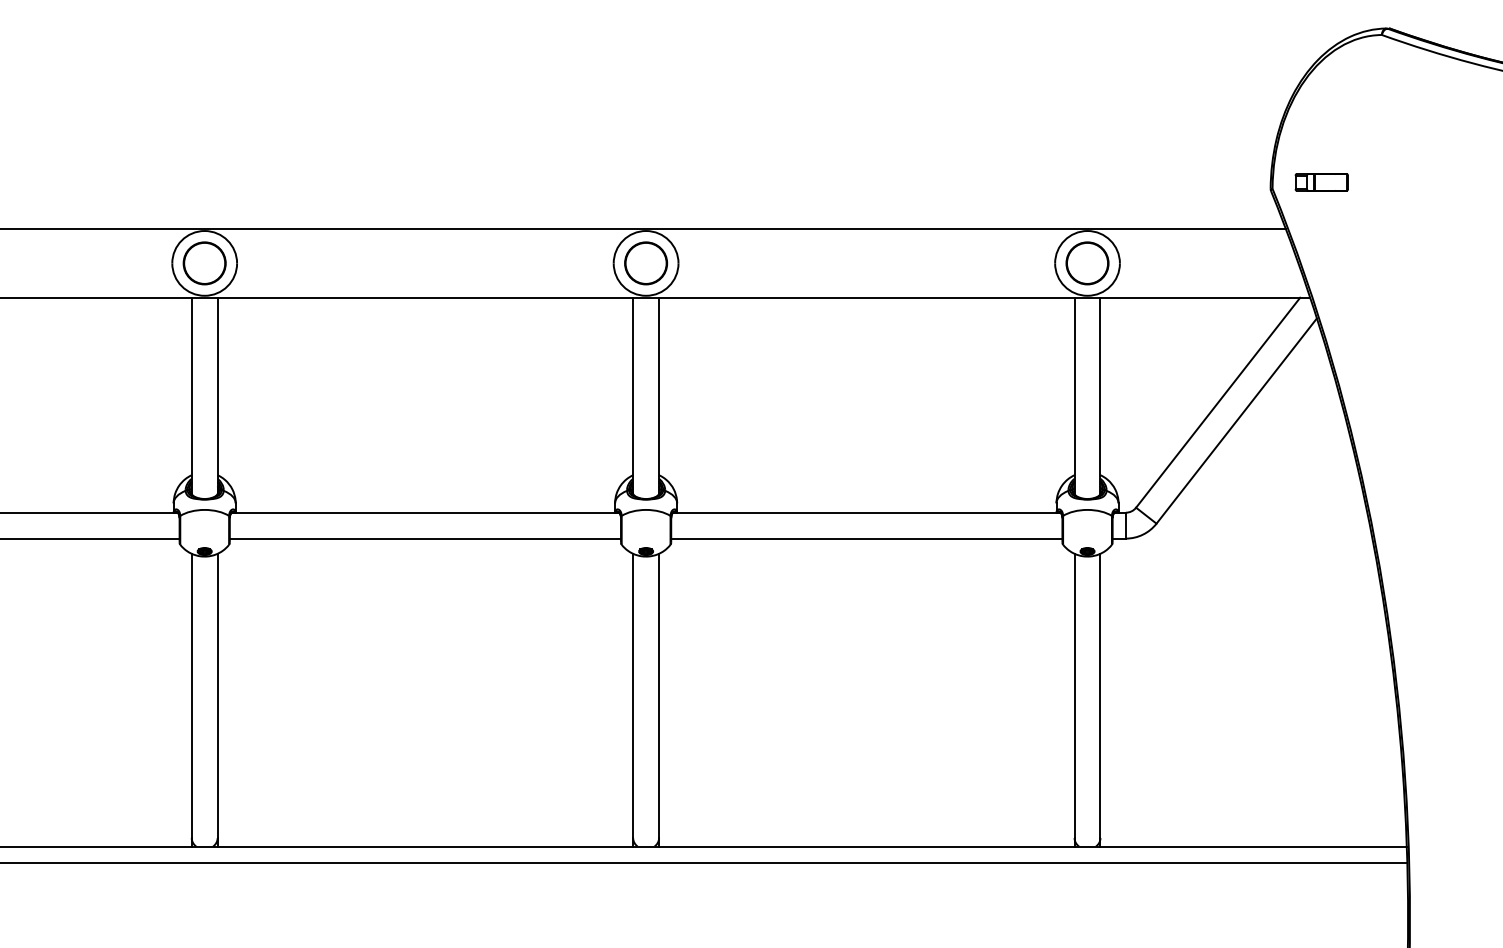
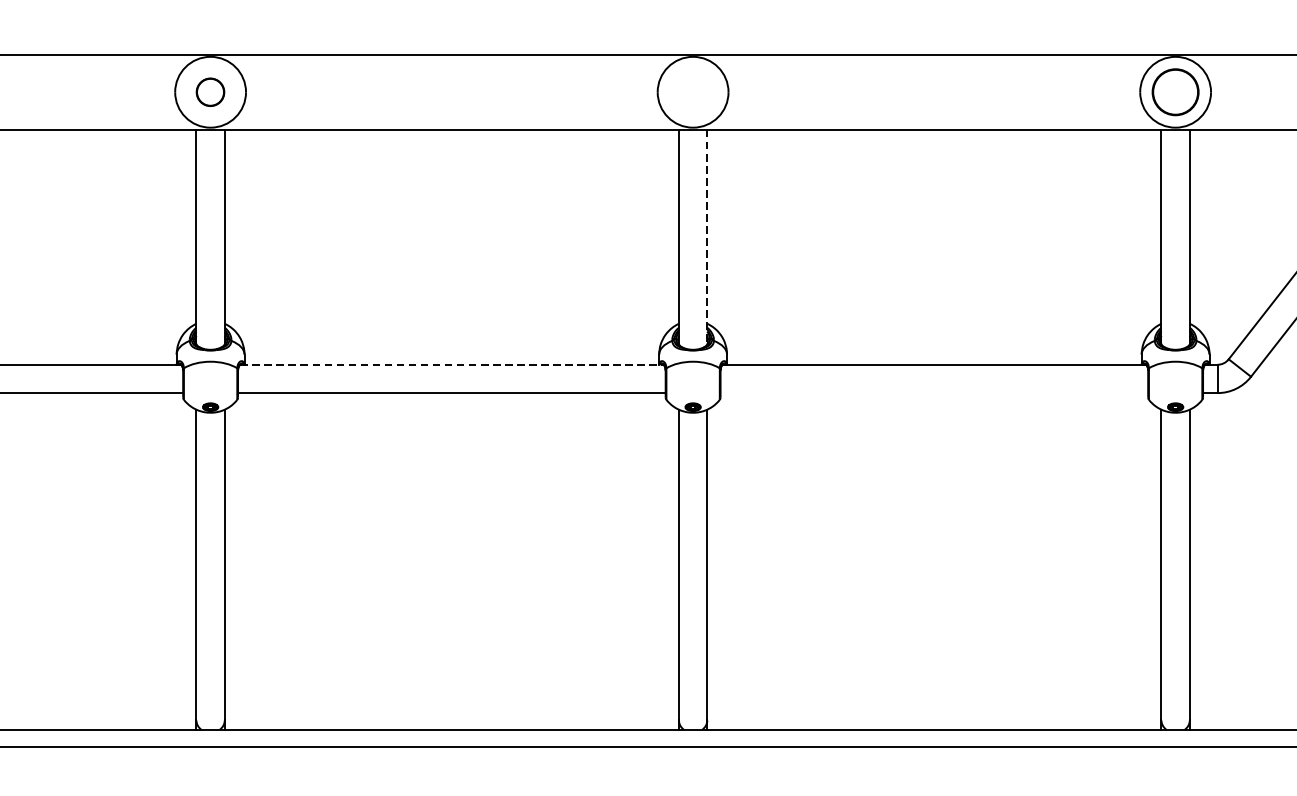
circle: (204, 263) -> (210, 92), size x0.6
circle: (646, 263) -> (693, 92), removed
line: (659, 396) -> (707, 237), solid -> dashed
line: (425, 512) -> (451, 364), solid -> dashed
line: (866, 538) -> (934, 392), removed

